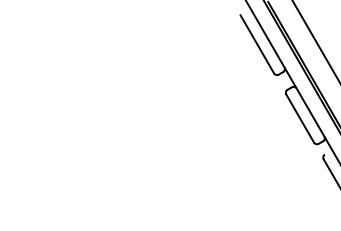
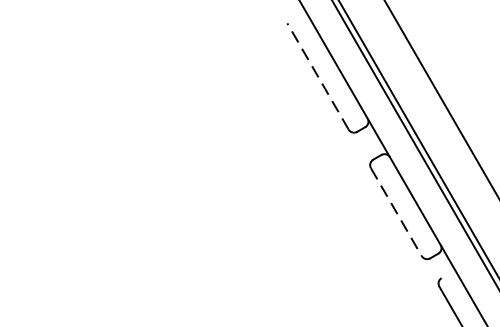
line: (257, 44) -> (318, 76), solid -> dashed
line: (300, 118) -> (396, 212), solid -> dashed

